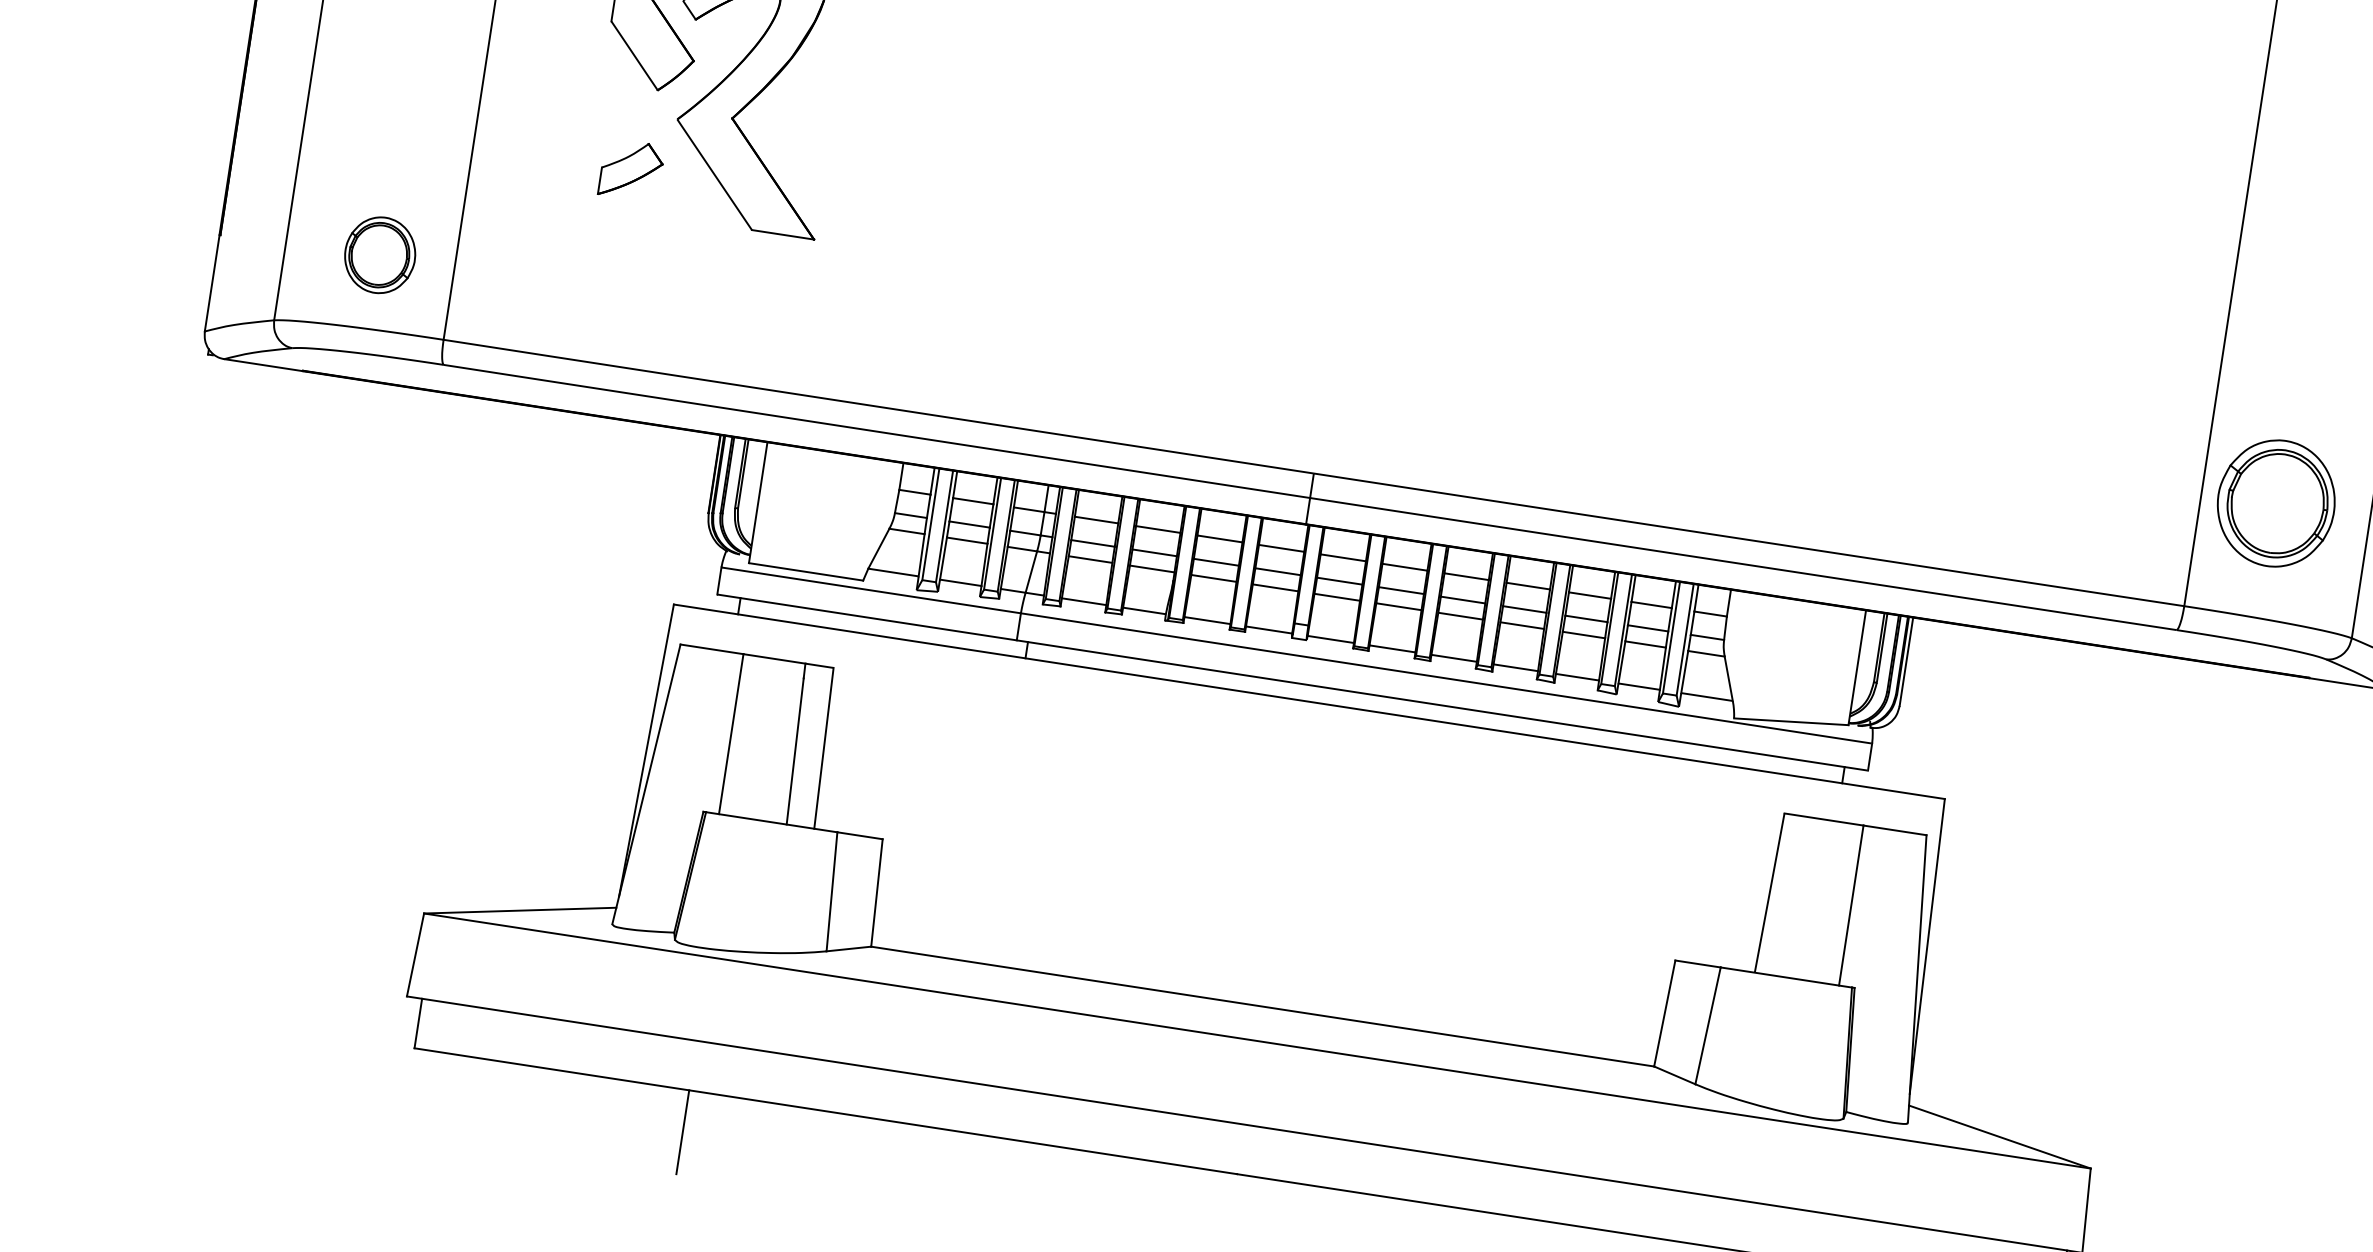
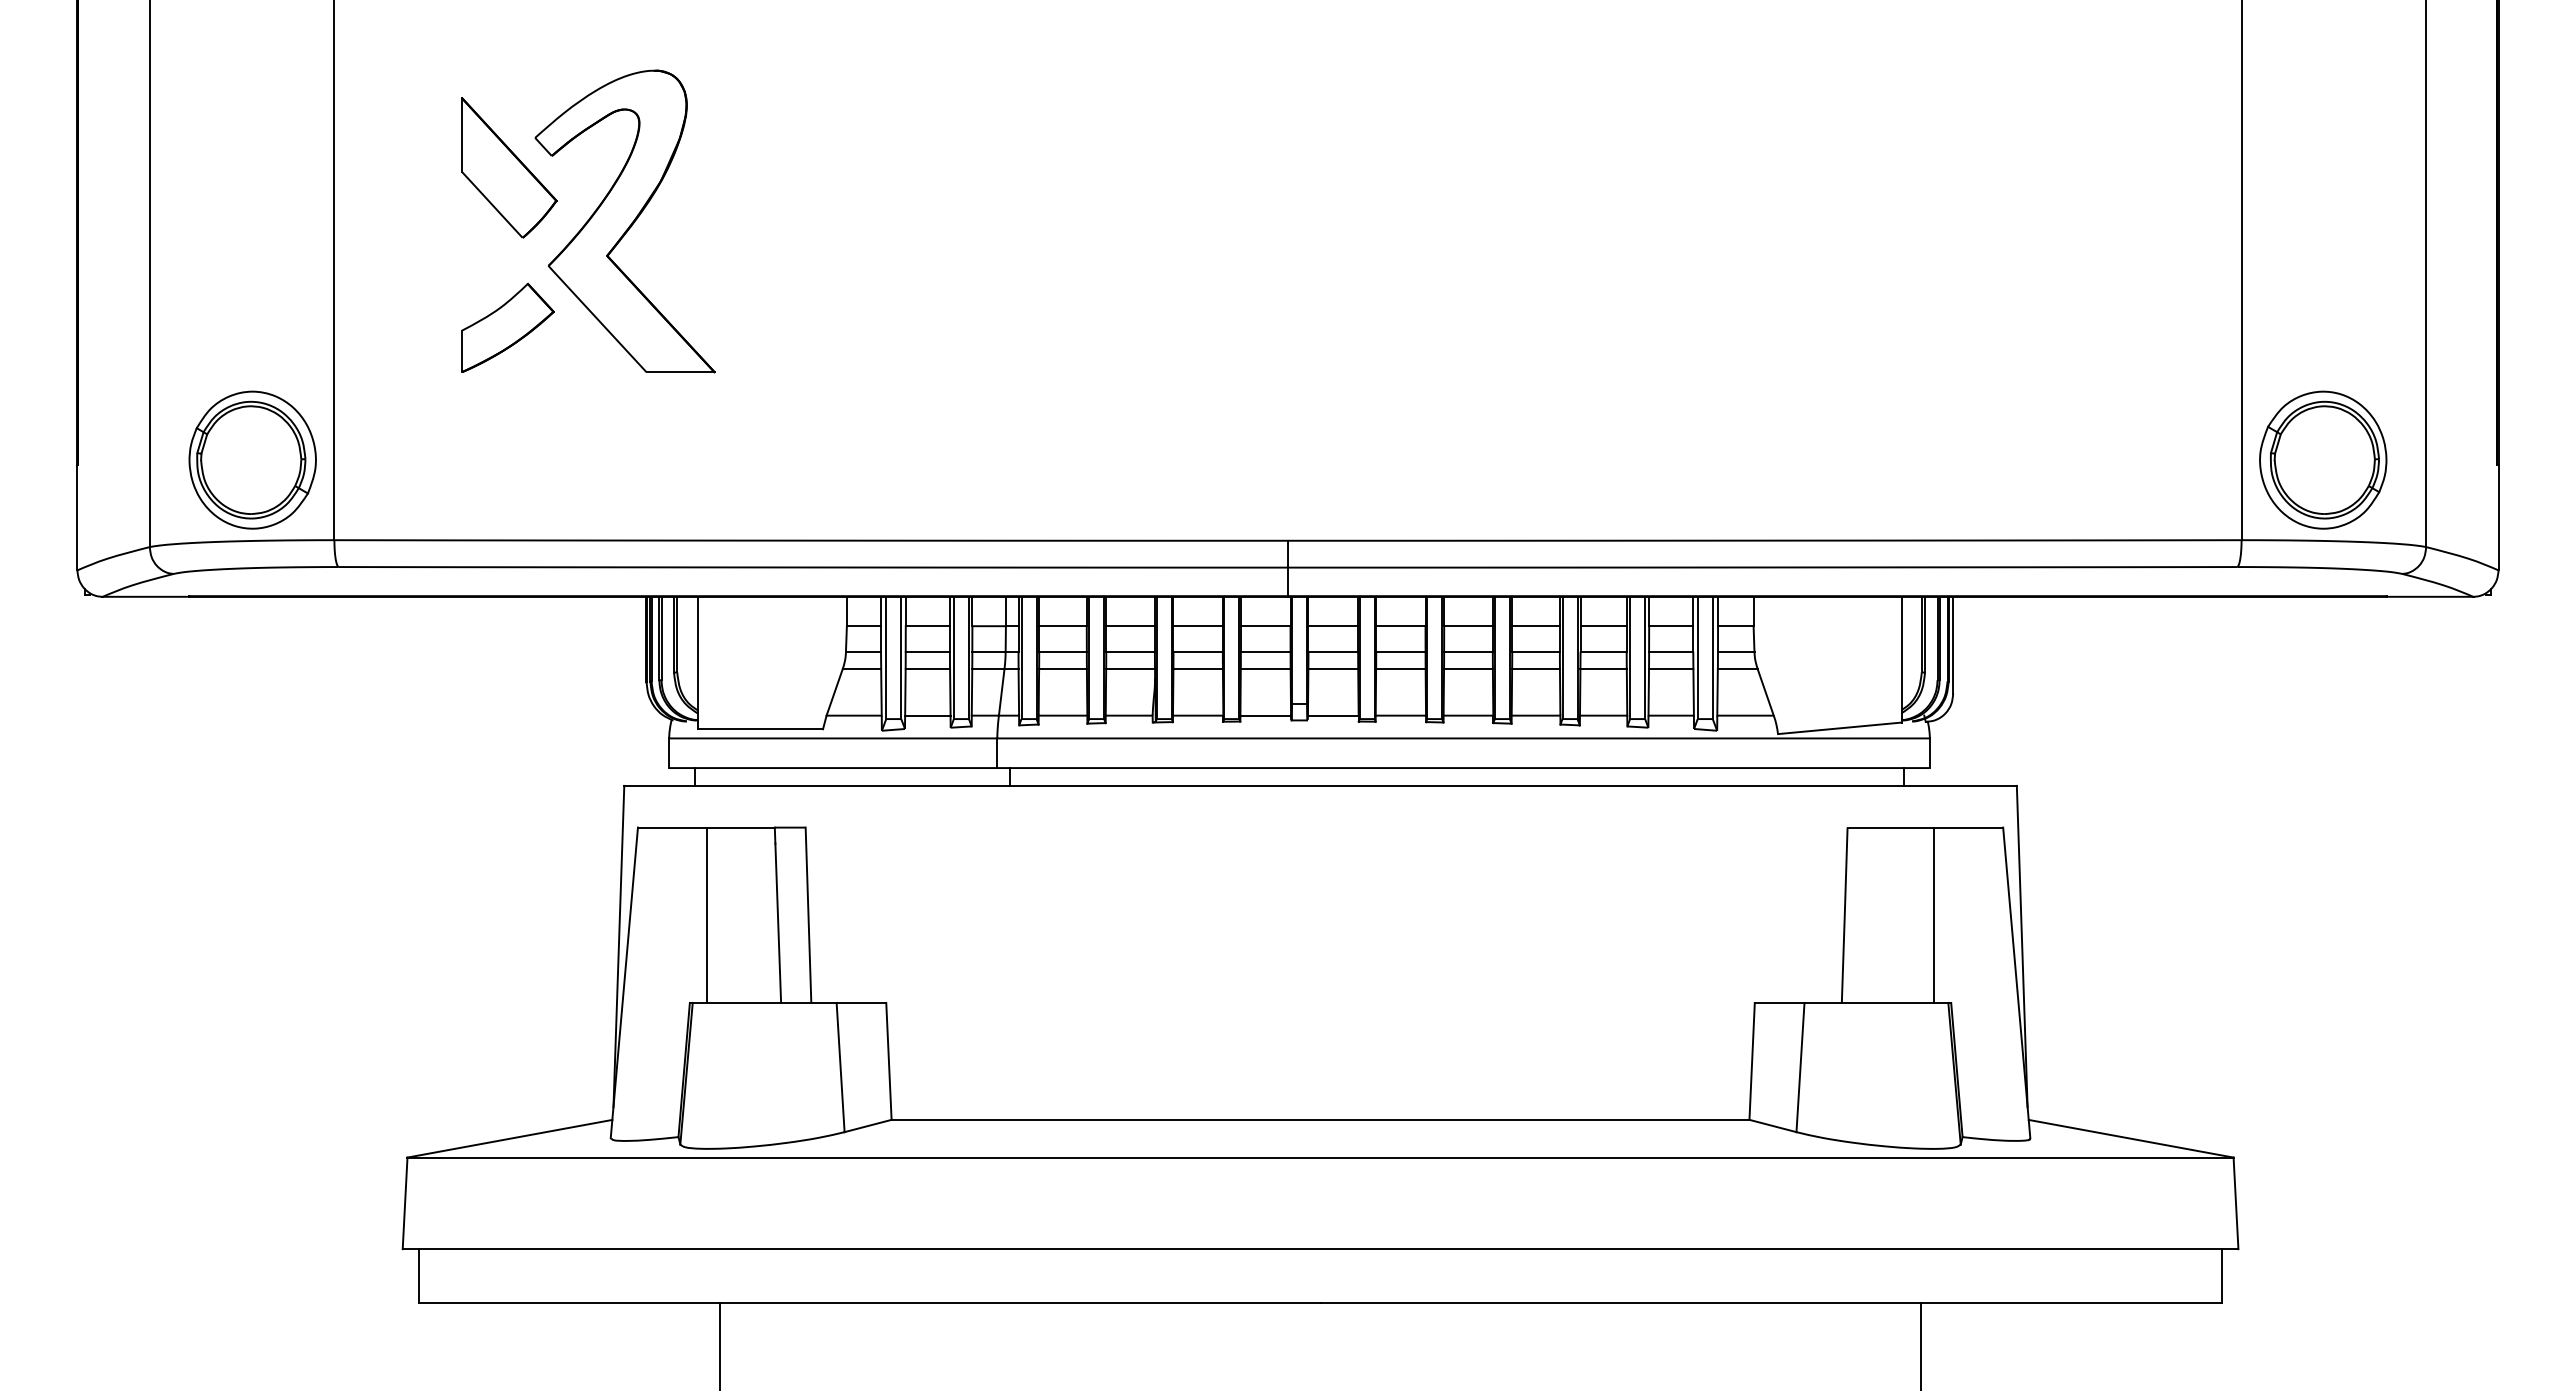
part: (631, 169) -> (507, 327), size x1.43
part: (380, 254) -> (252, 459), size x1.67
part: (2276, 502) -> (2323, 459), moved

